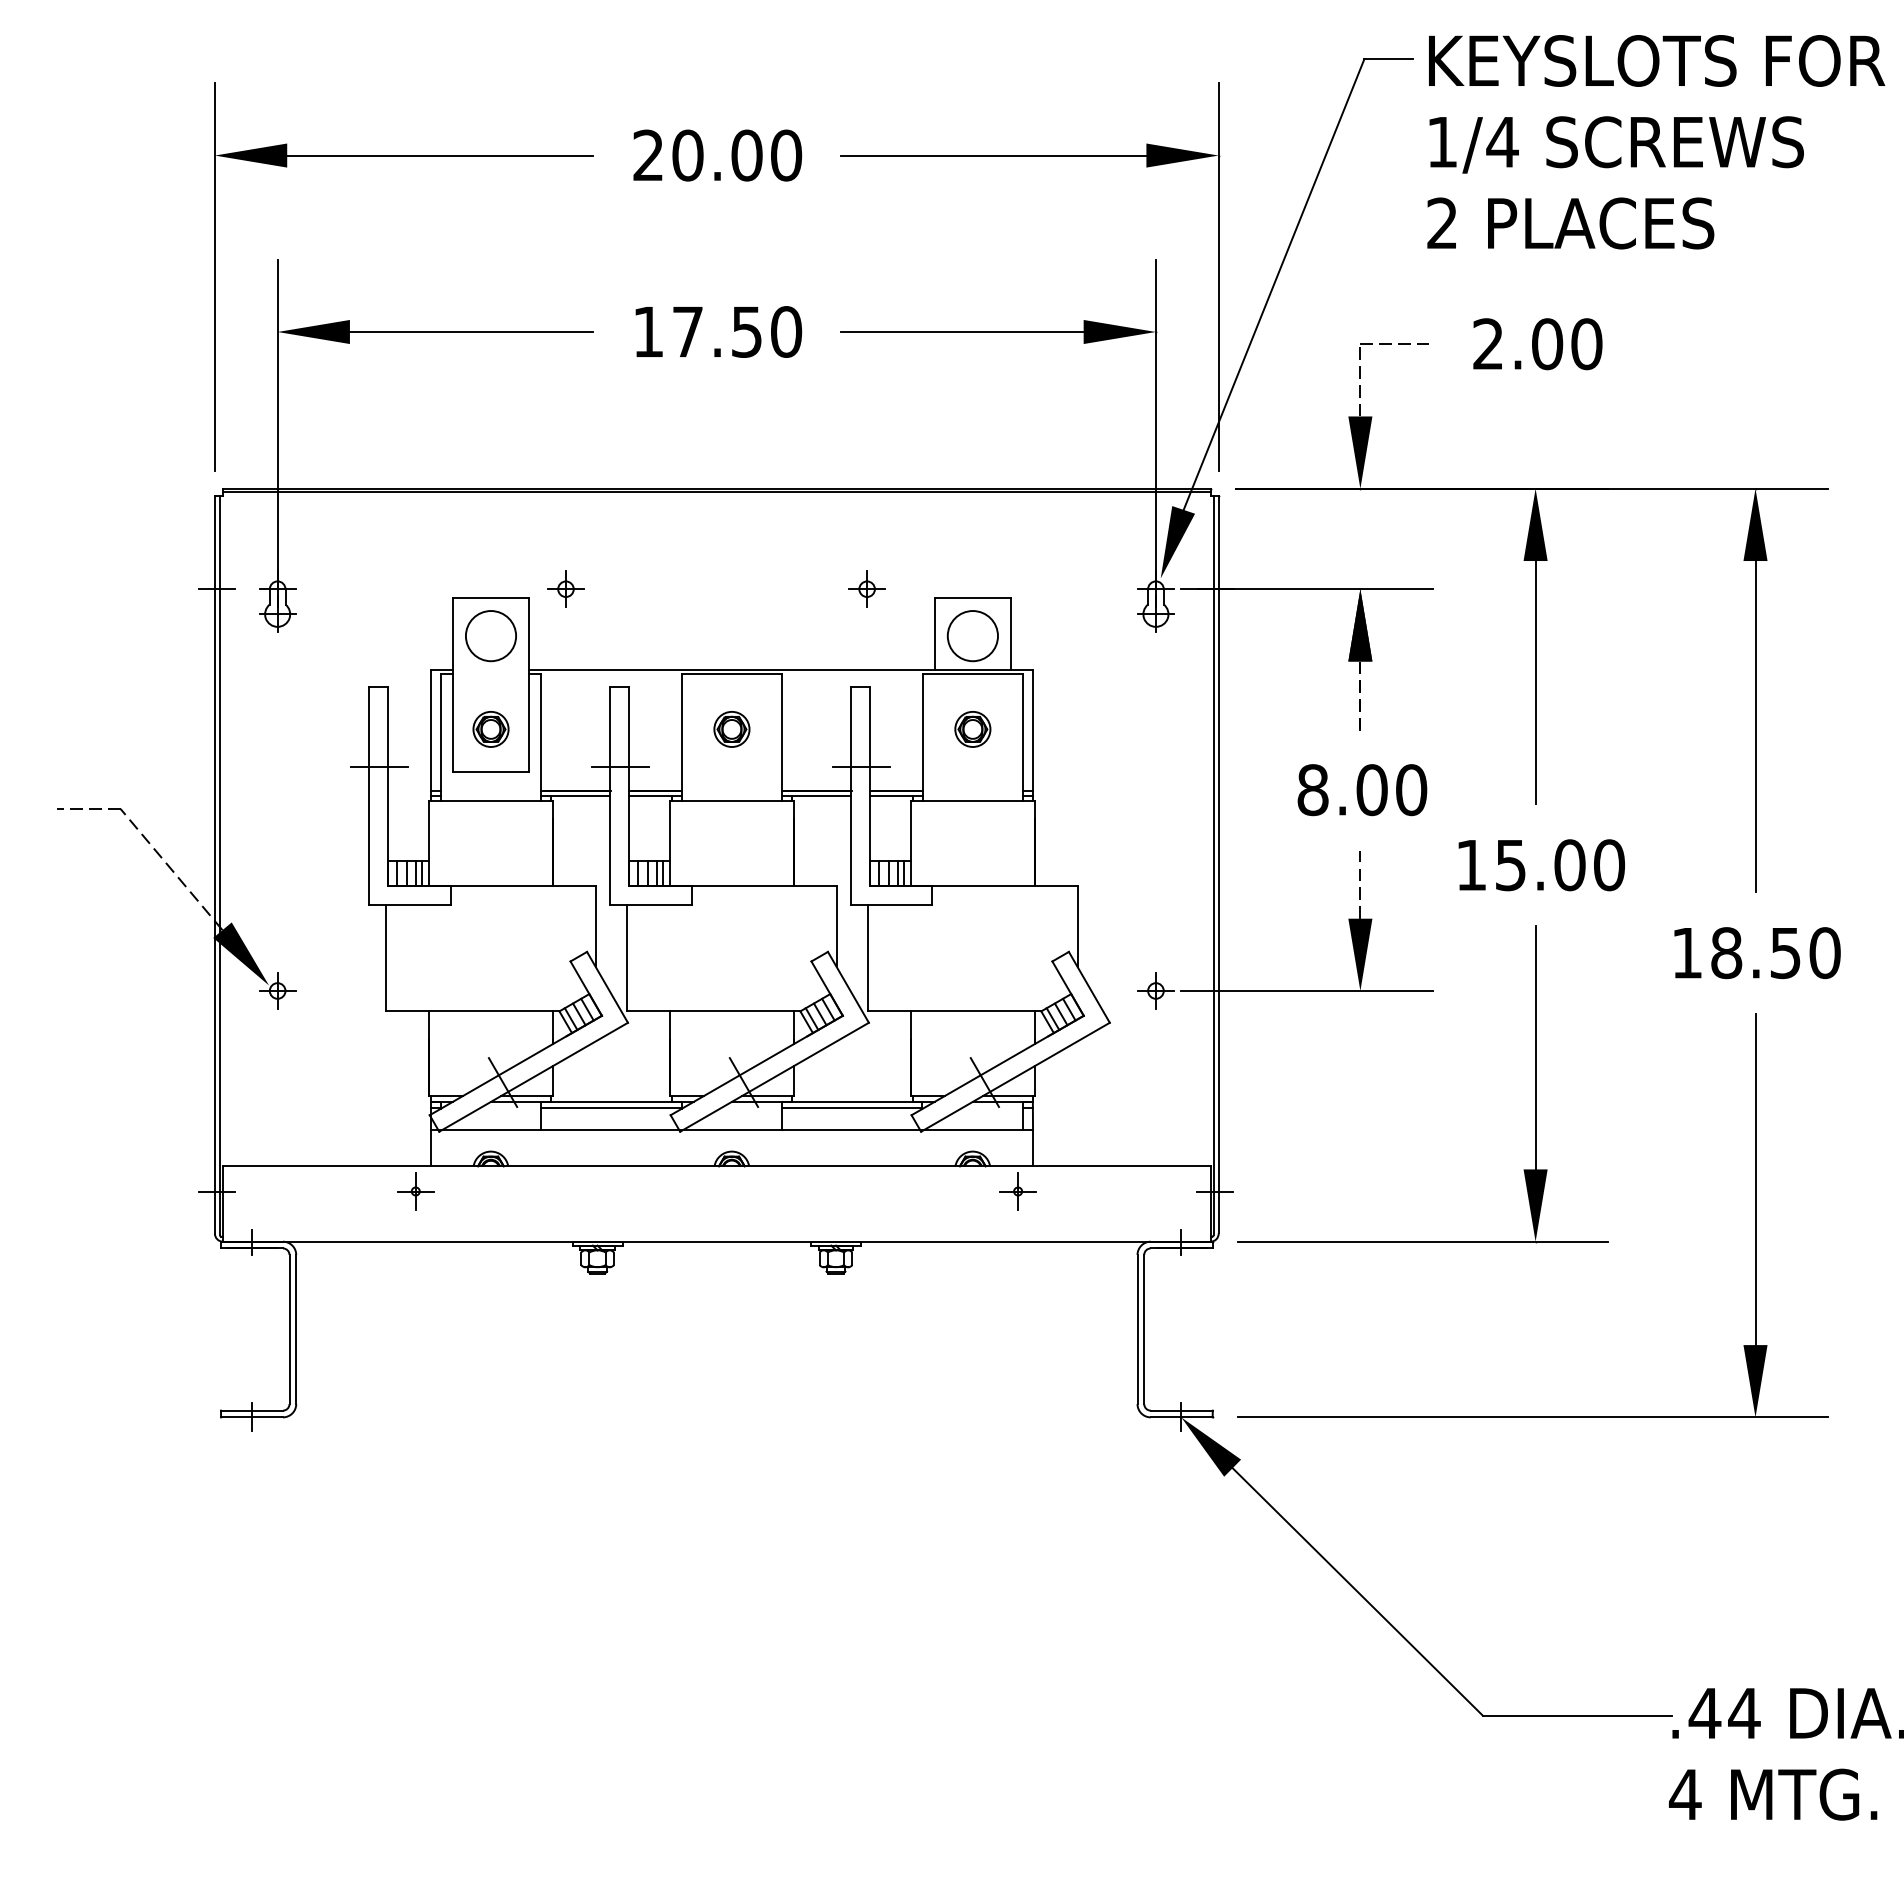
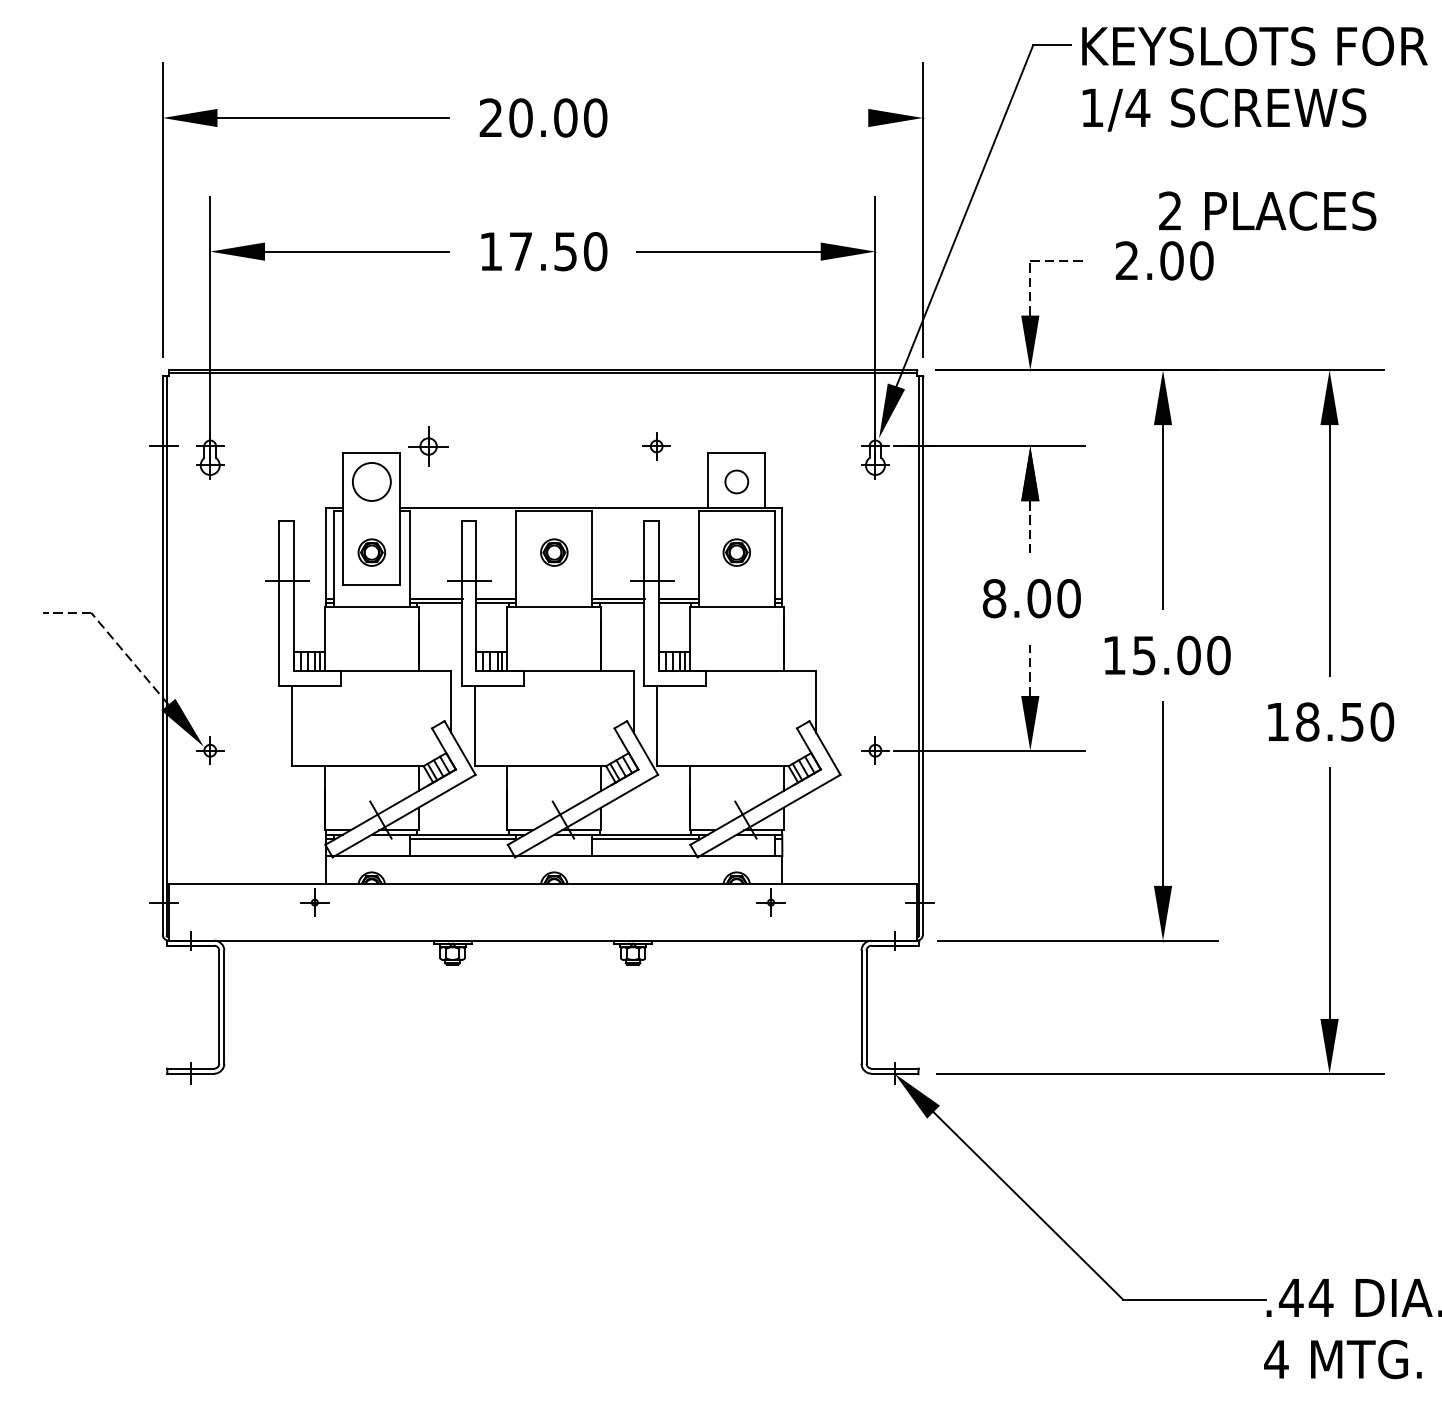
line: (993, 155) -> (752, 117), removed
text: (1570, 223) -> (1267, 211), moved
part: (565, 588) -> (428, 445), size x1.4
circle: (972, 636) -> (736, 482), size x0.6

